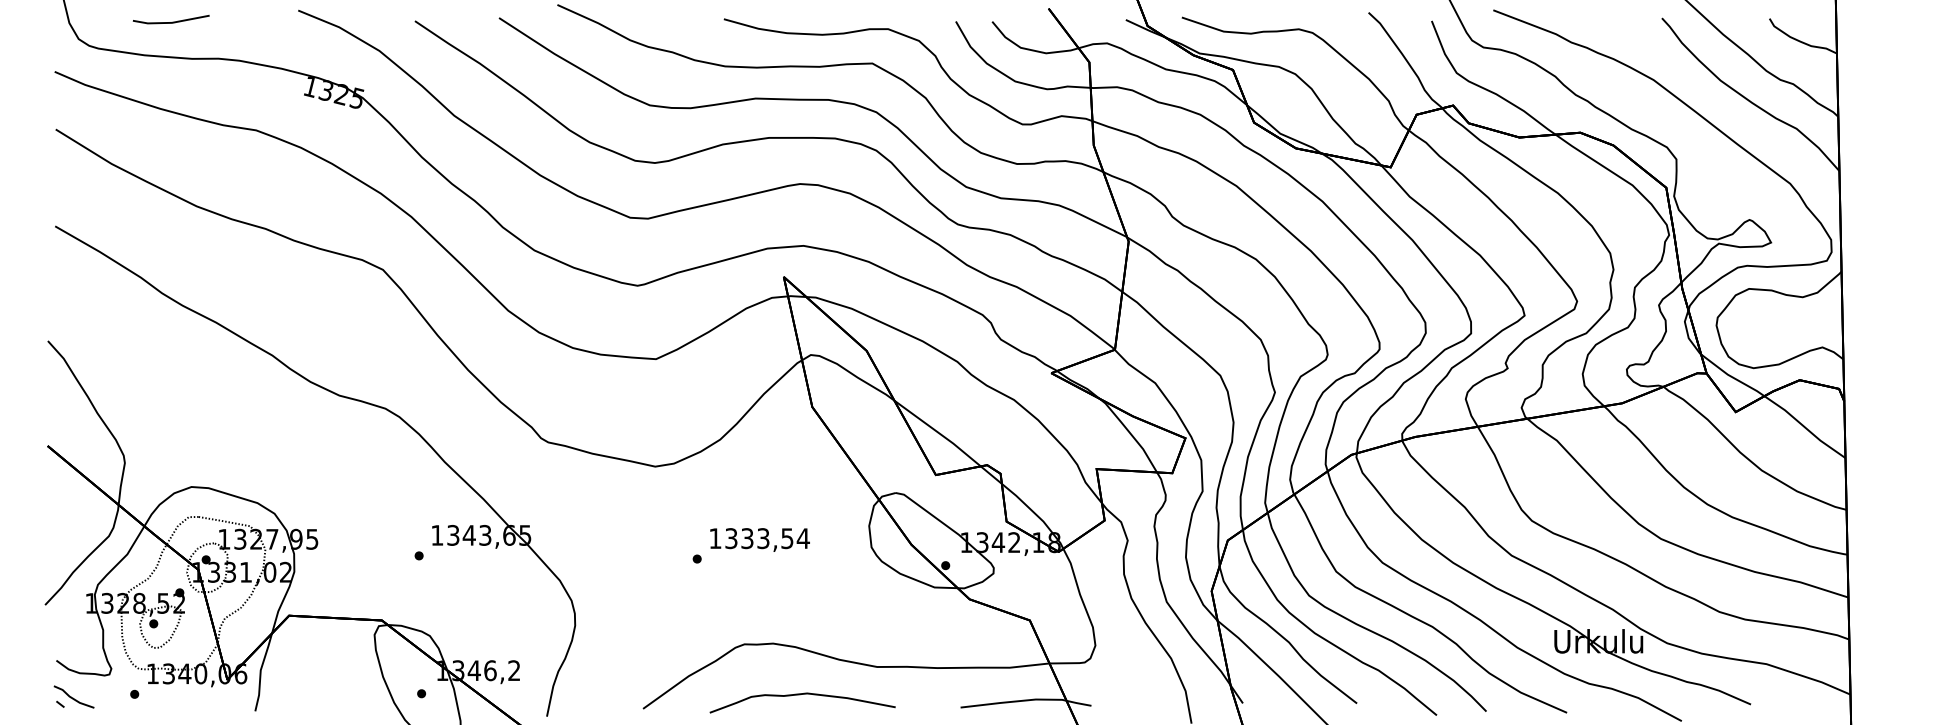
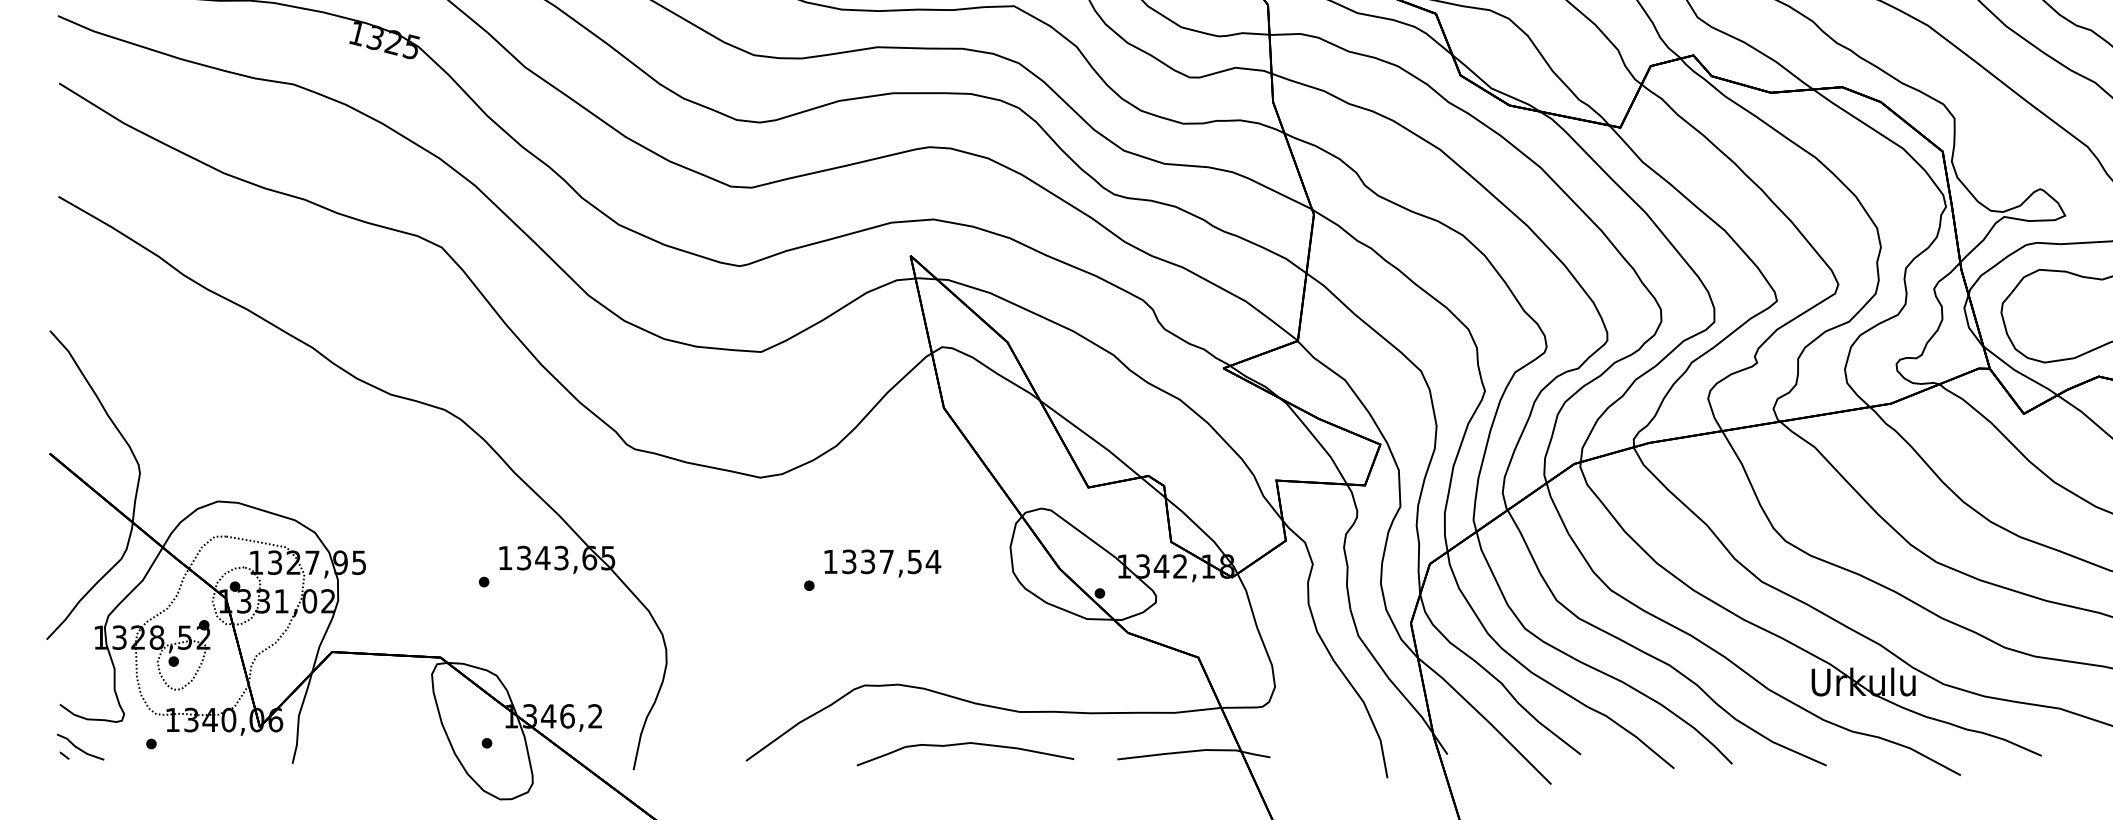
text: (763, 538) -> (886, 561), 1333,54 -> 1337,54
curve: (800, 695) -> (962, 745), moved

